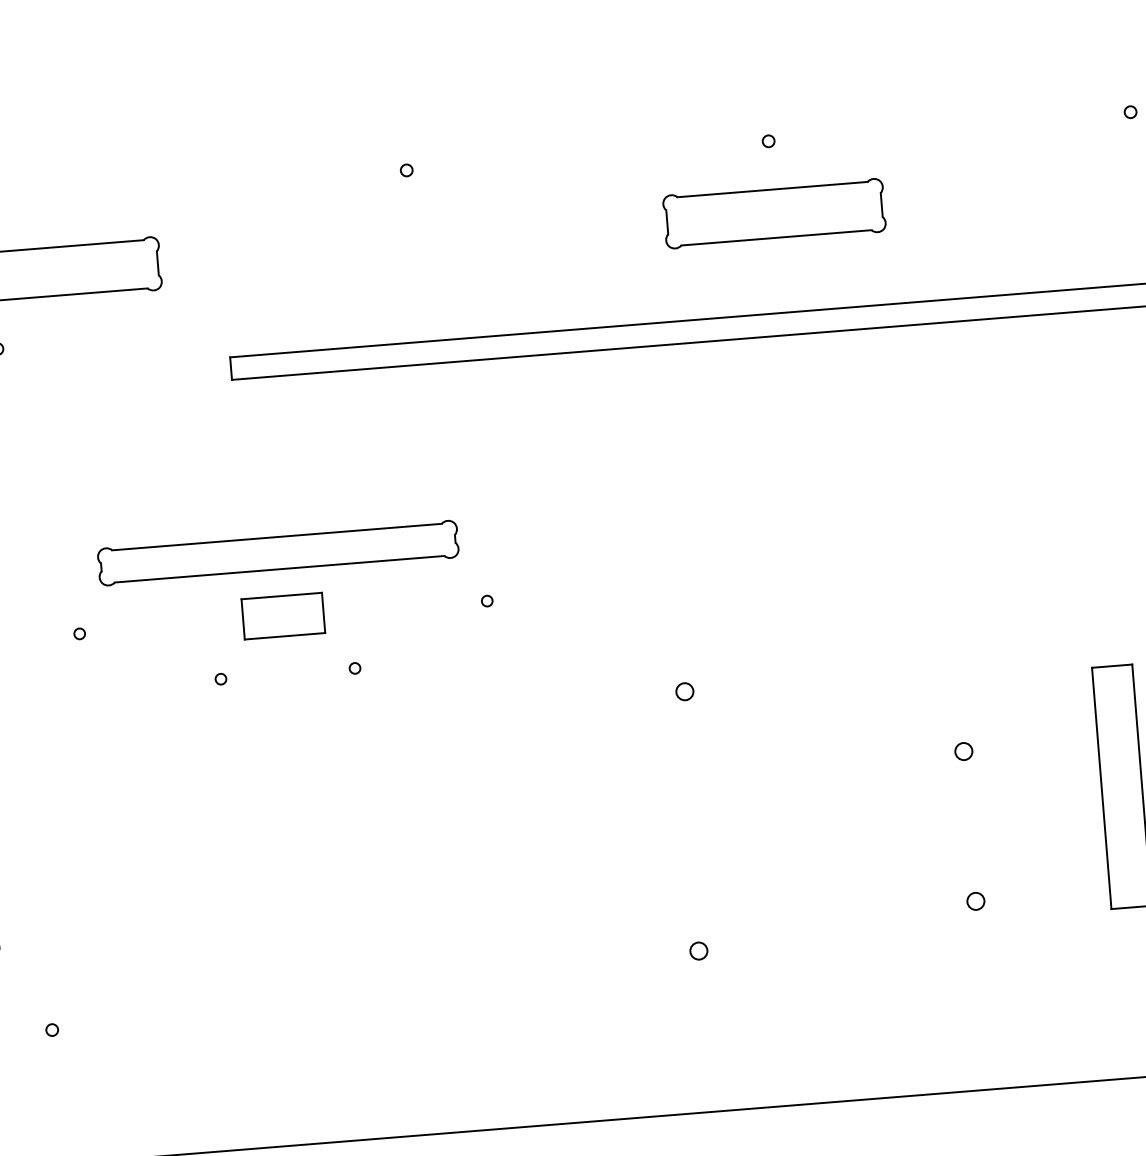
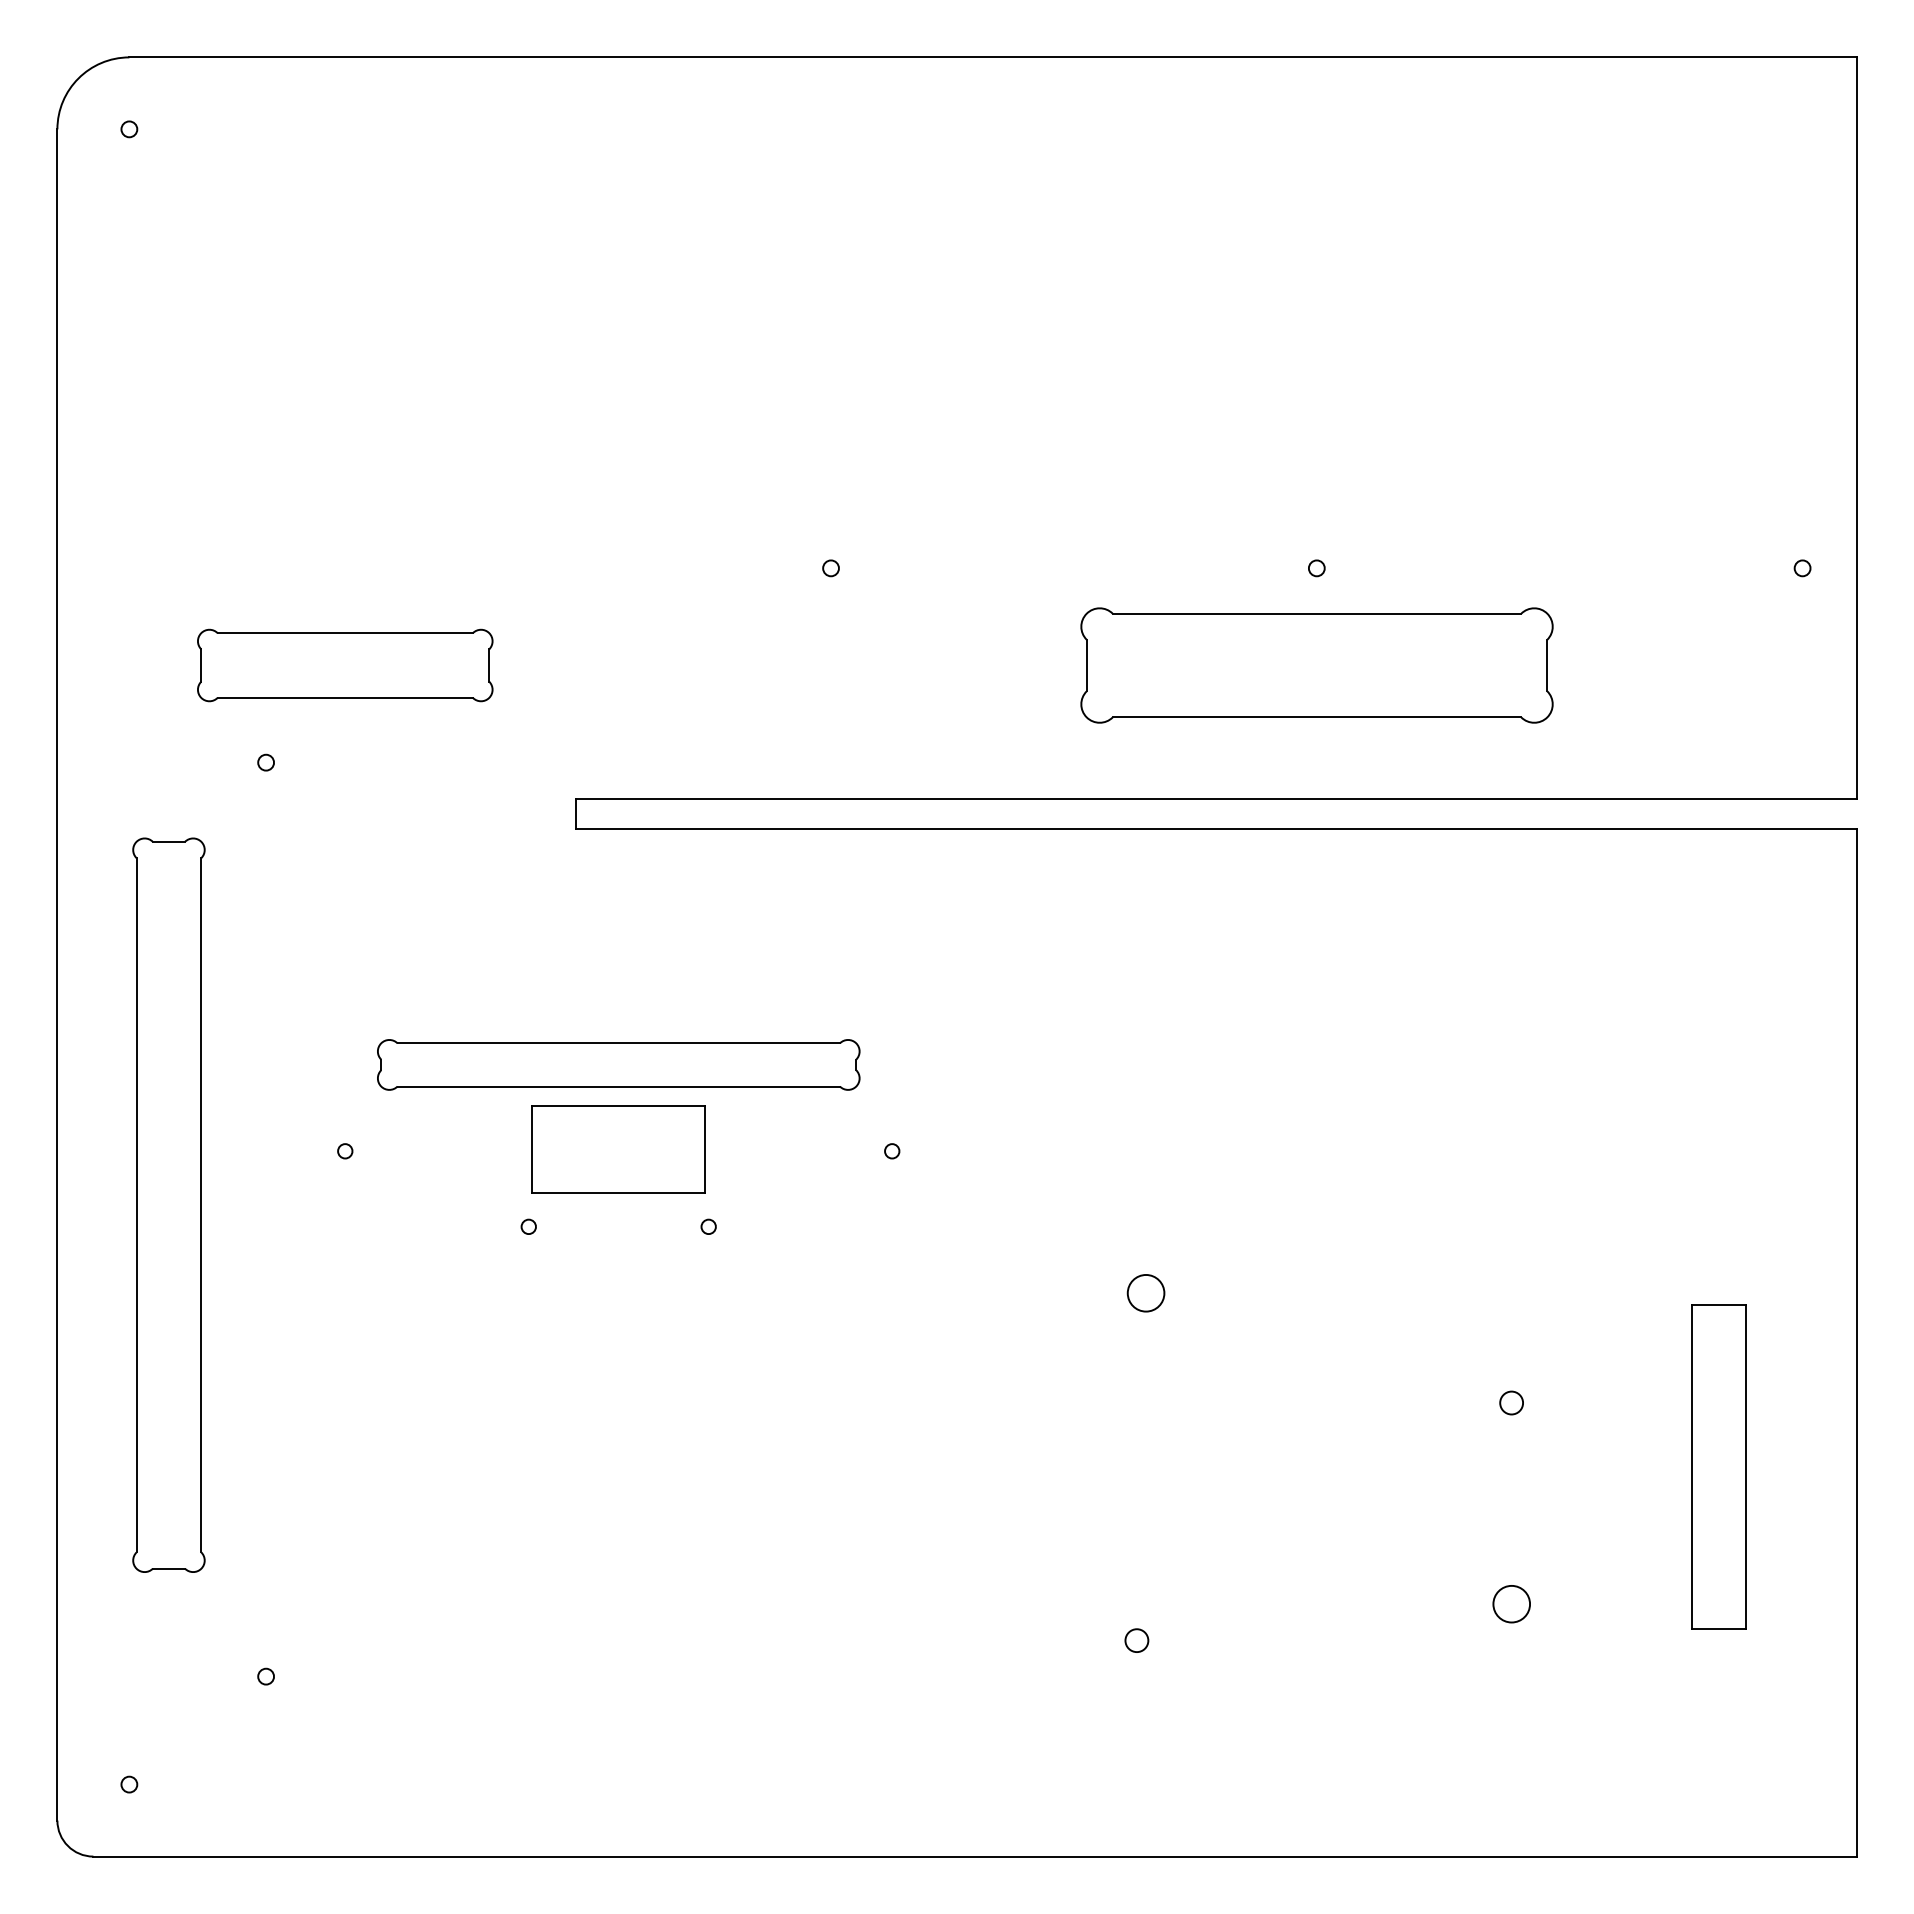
part: (774, 213) -> (1316, 665), size x1.6
part: (283, 616) -> (618, 1149), size x1.6
circle: (684, 691) -> (1145, 1293), size x1.6
circle: (975, 900) -> (1511, 1603), size x1.6

